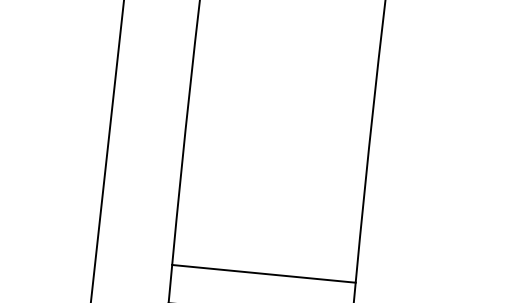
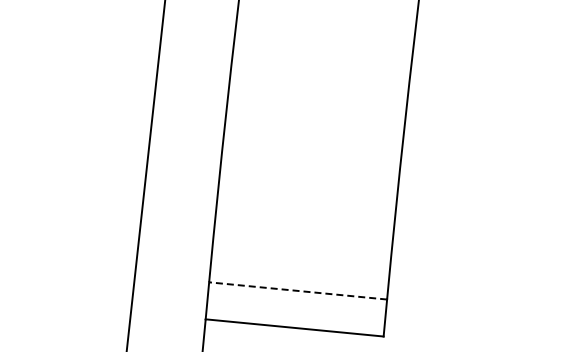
line: (263, 273) -> (297, 290), solid -> dashed

